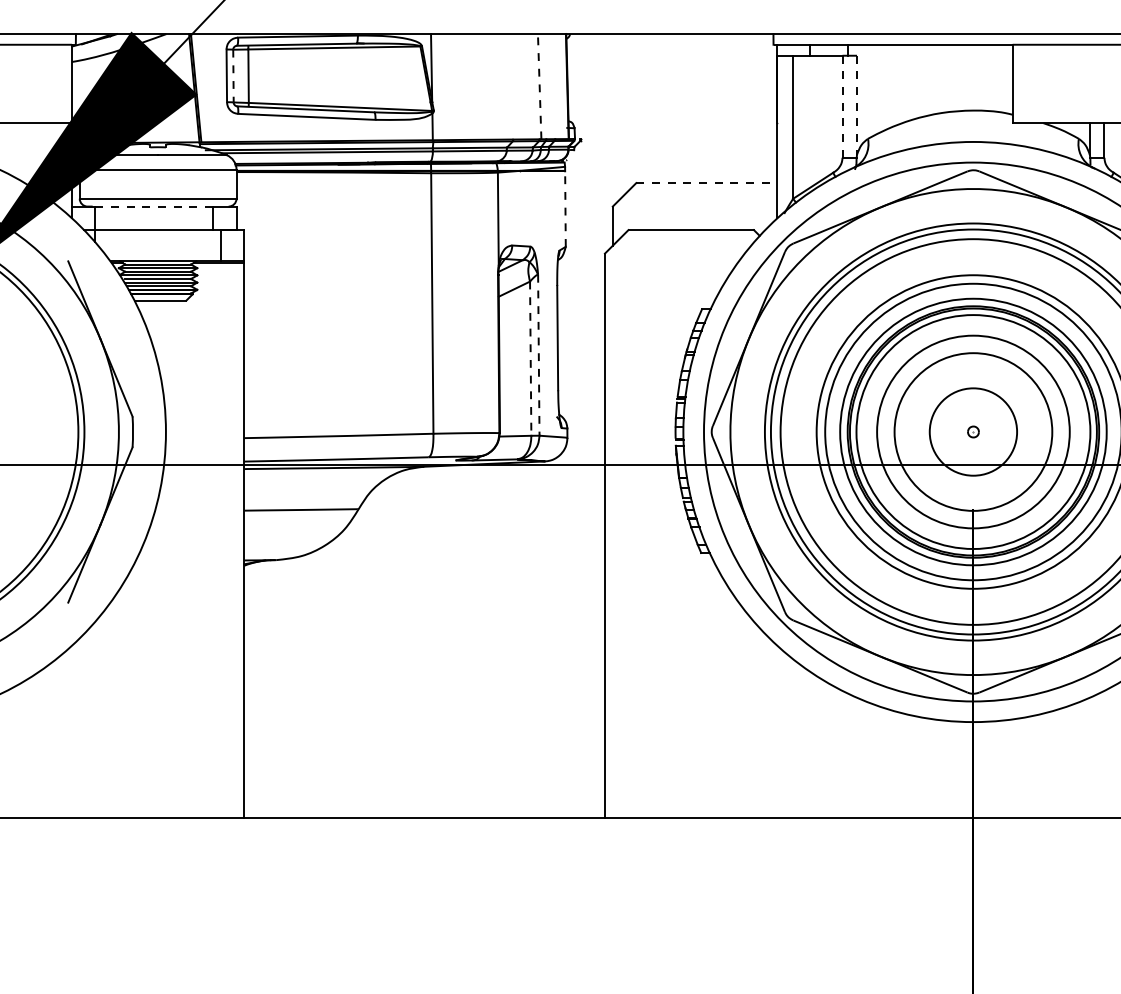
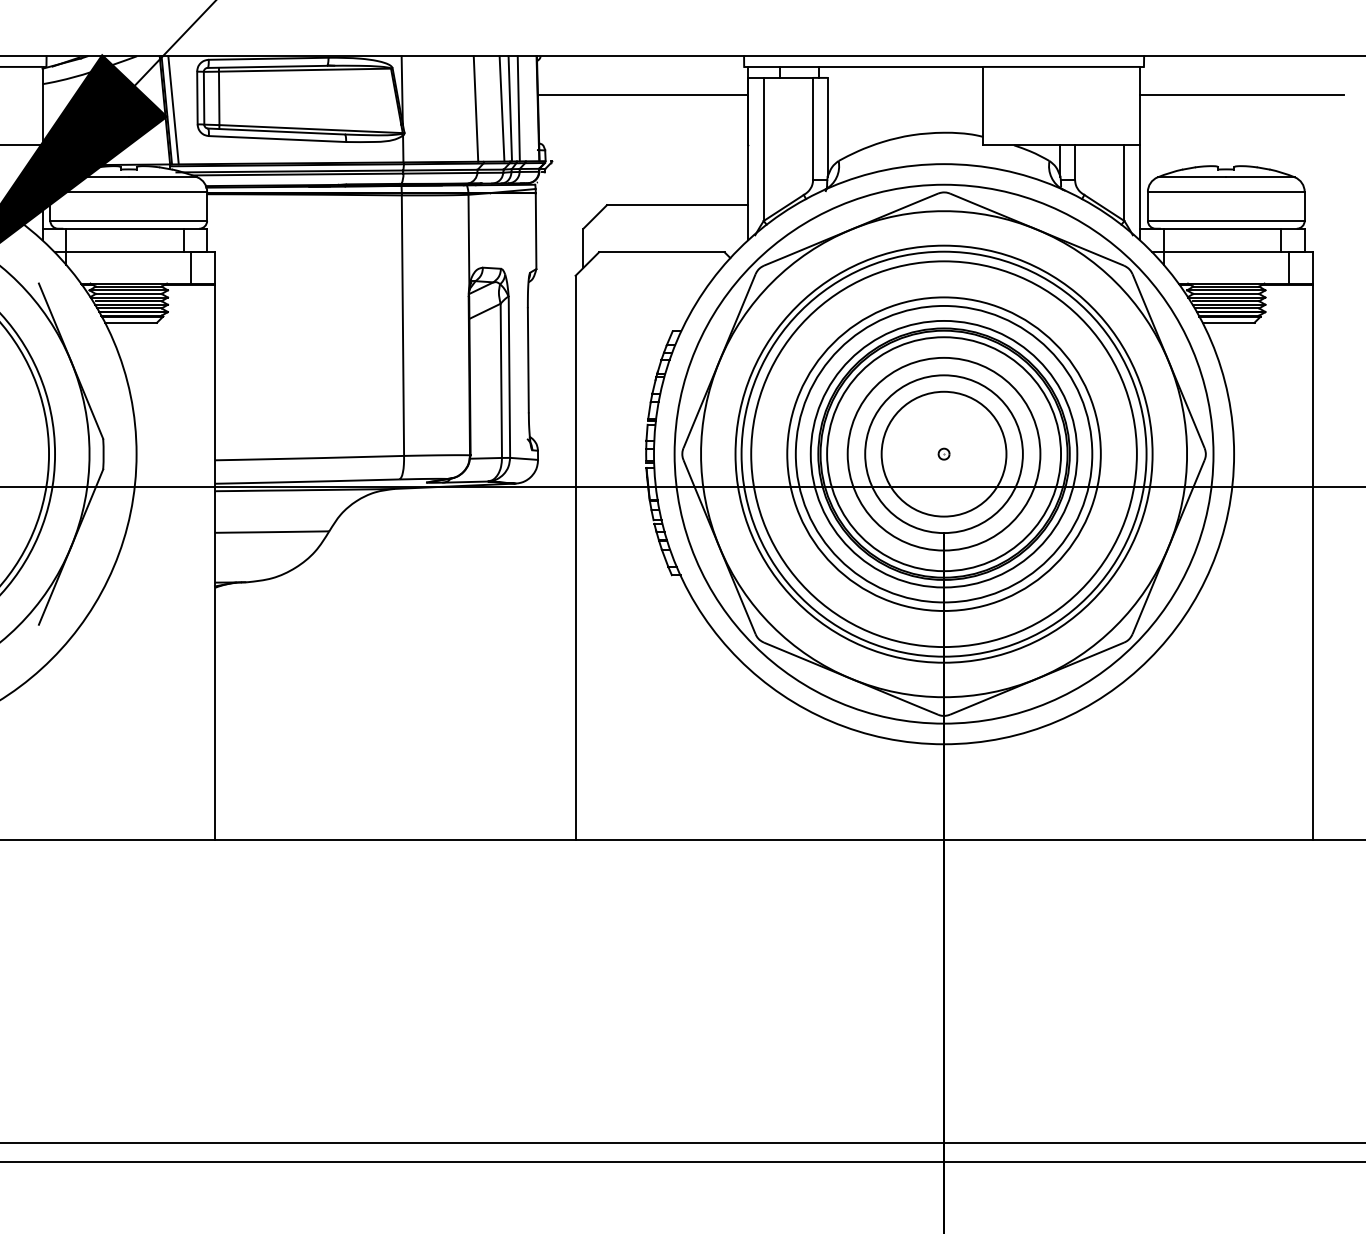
line: (671, 73) -> (642, 95), added
line: (233, 76) -> (204, 98), dashed -> solid
line: (504, 86) -> (475, 108), added
line: (530, 86) -> (501, 108), added
line: (539, 86) -> (510, 108), dashed -> solid
line: (547, 86) -> (518, 108), added
line: (202, 88) -> (173, 110), added
line: (856, 105) -> (827, 127), dashed -> solid
line: (842, 107) -> (813, 129), dashed -> solid
line: (706, 183) -> (677, 205), dashed -> solid
line: (153, 206) -> (124, 228), dashed -> solid
line: (565, 209) -> (536, 231), dashed -> solid
line: (538, 355) -> (509, 377), dashed -> solid
line: (530, 359) -> (501, 381), dashed -> solid
circle: (972, 431) -> (943, 453), size x1.43

